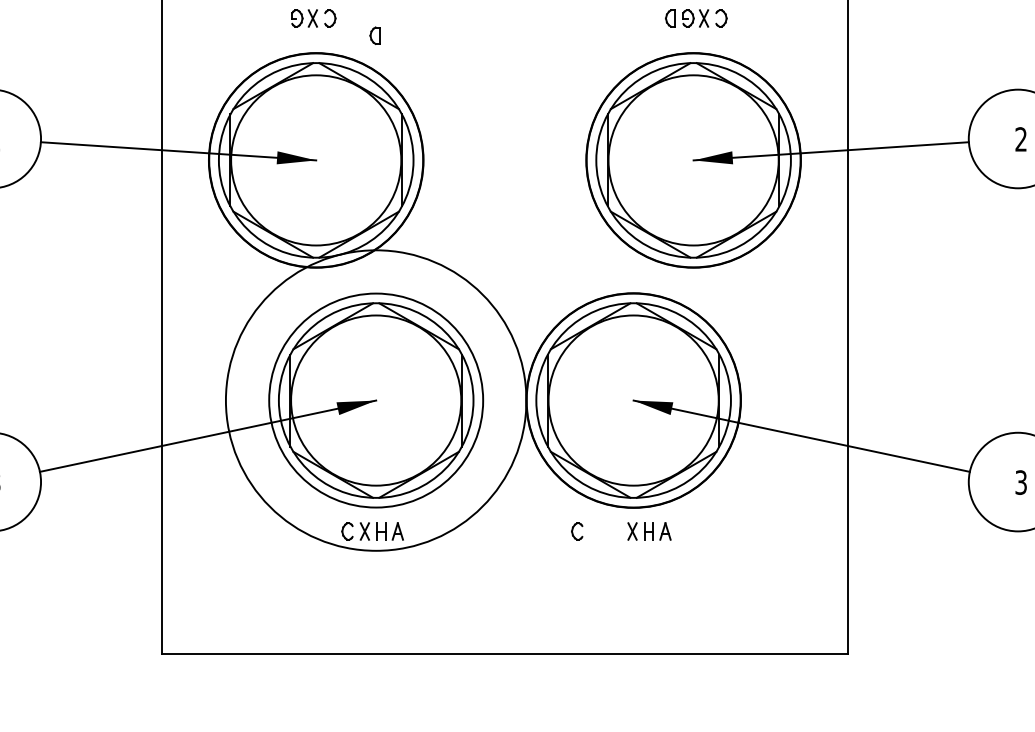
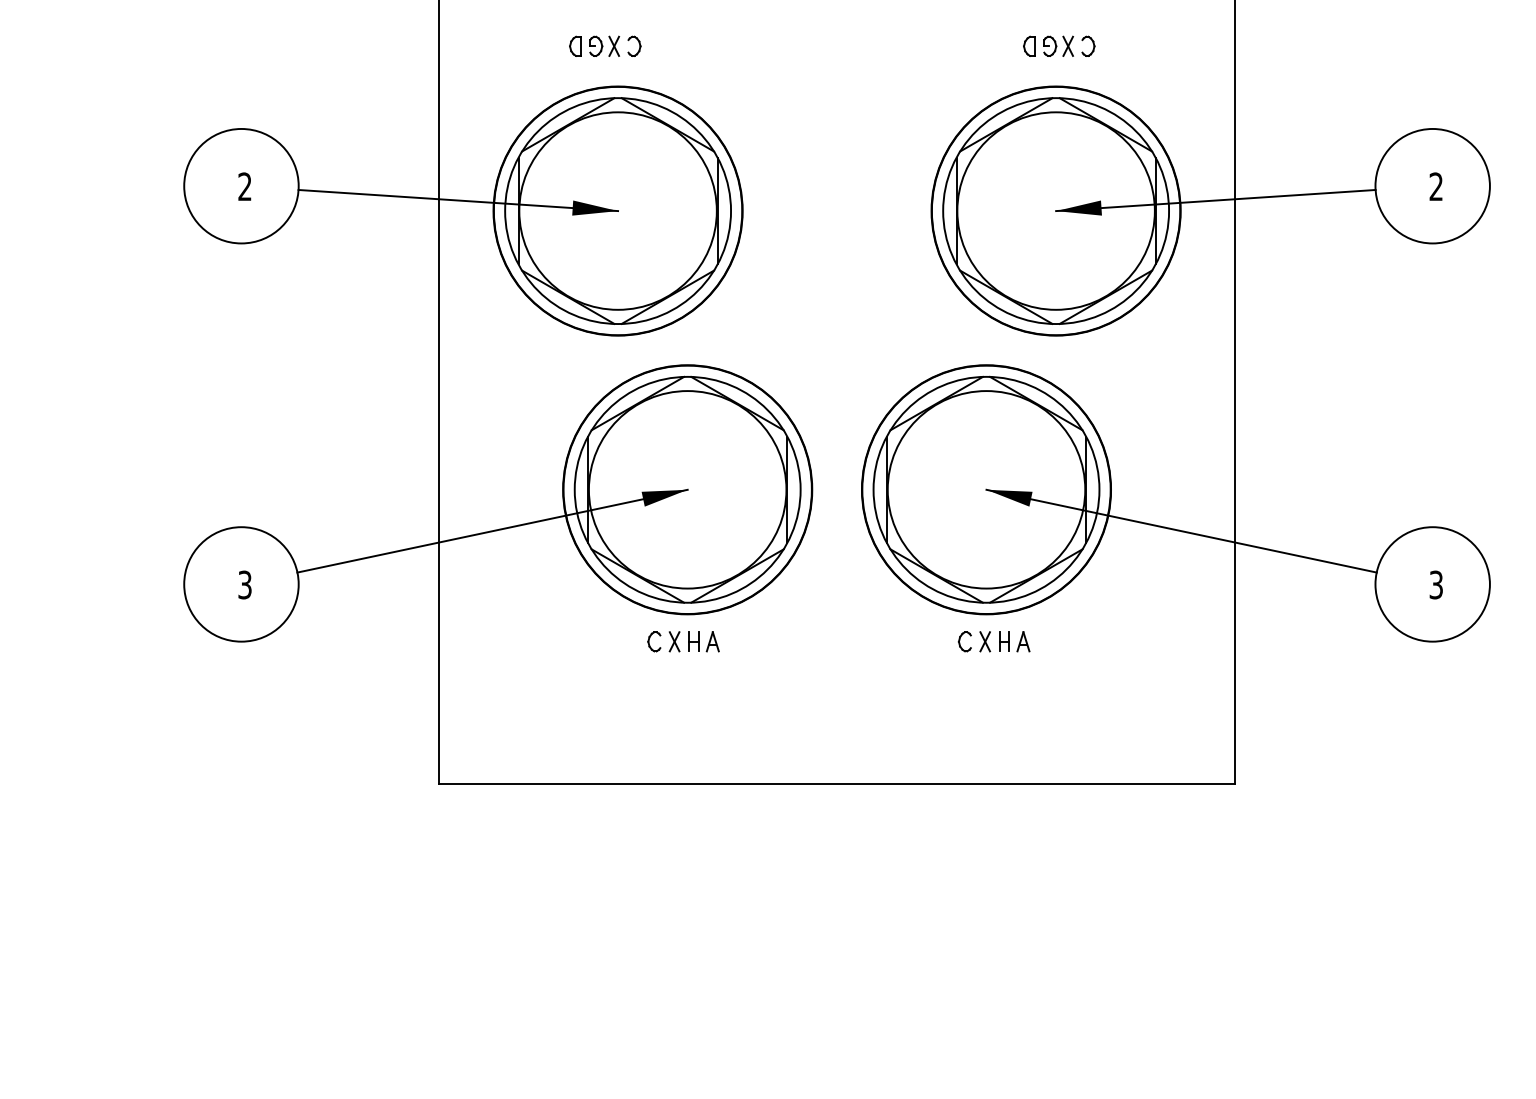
part: (375, 34) -> (575, 45), moved
circle: (376, 400) -> (687, 489), size x0.71
part: (576, 531) -> (964, 641), moved

